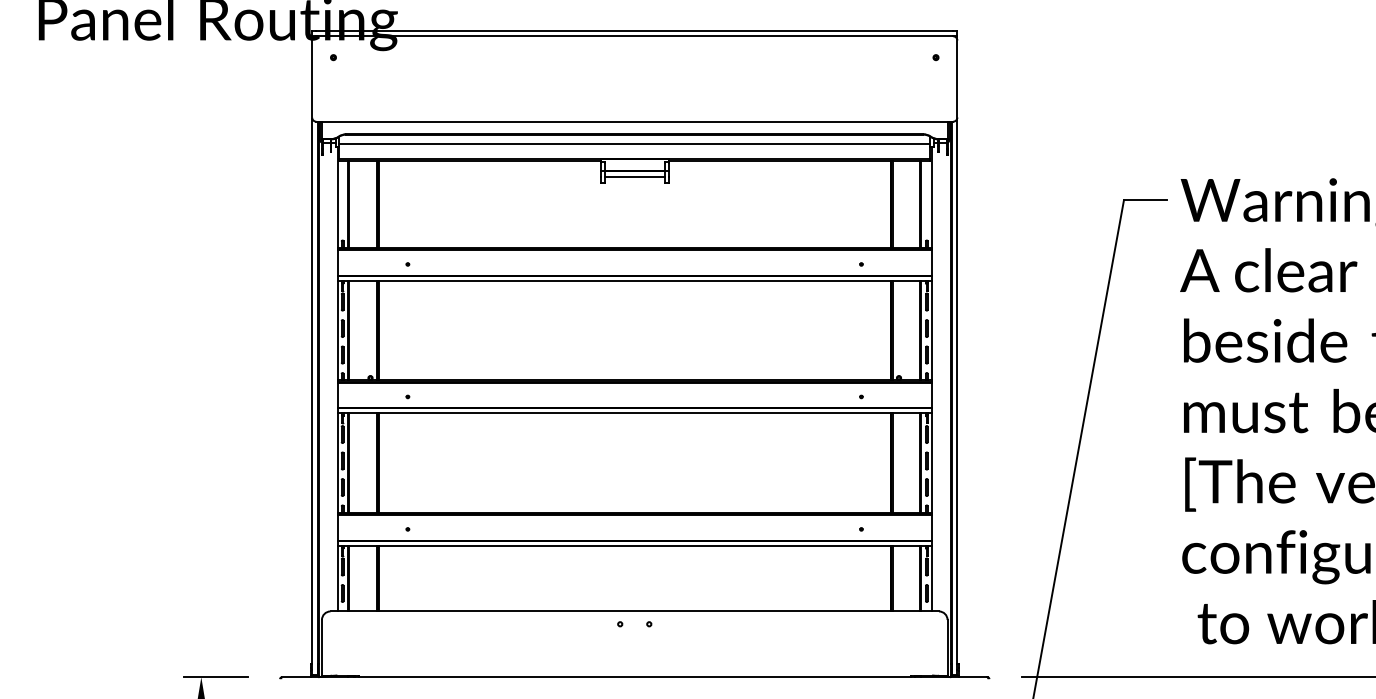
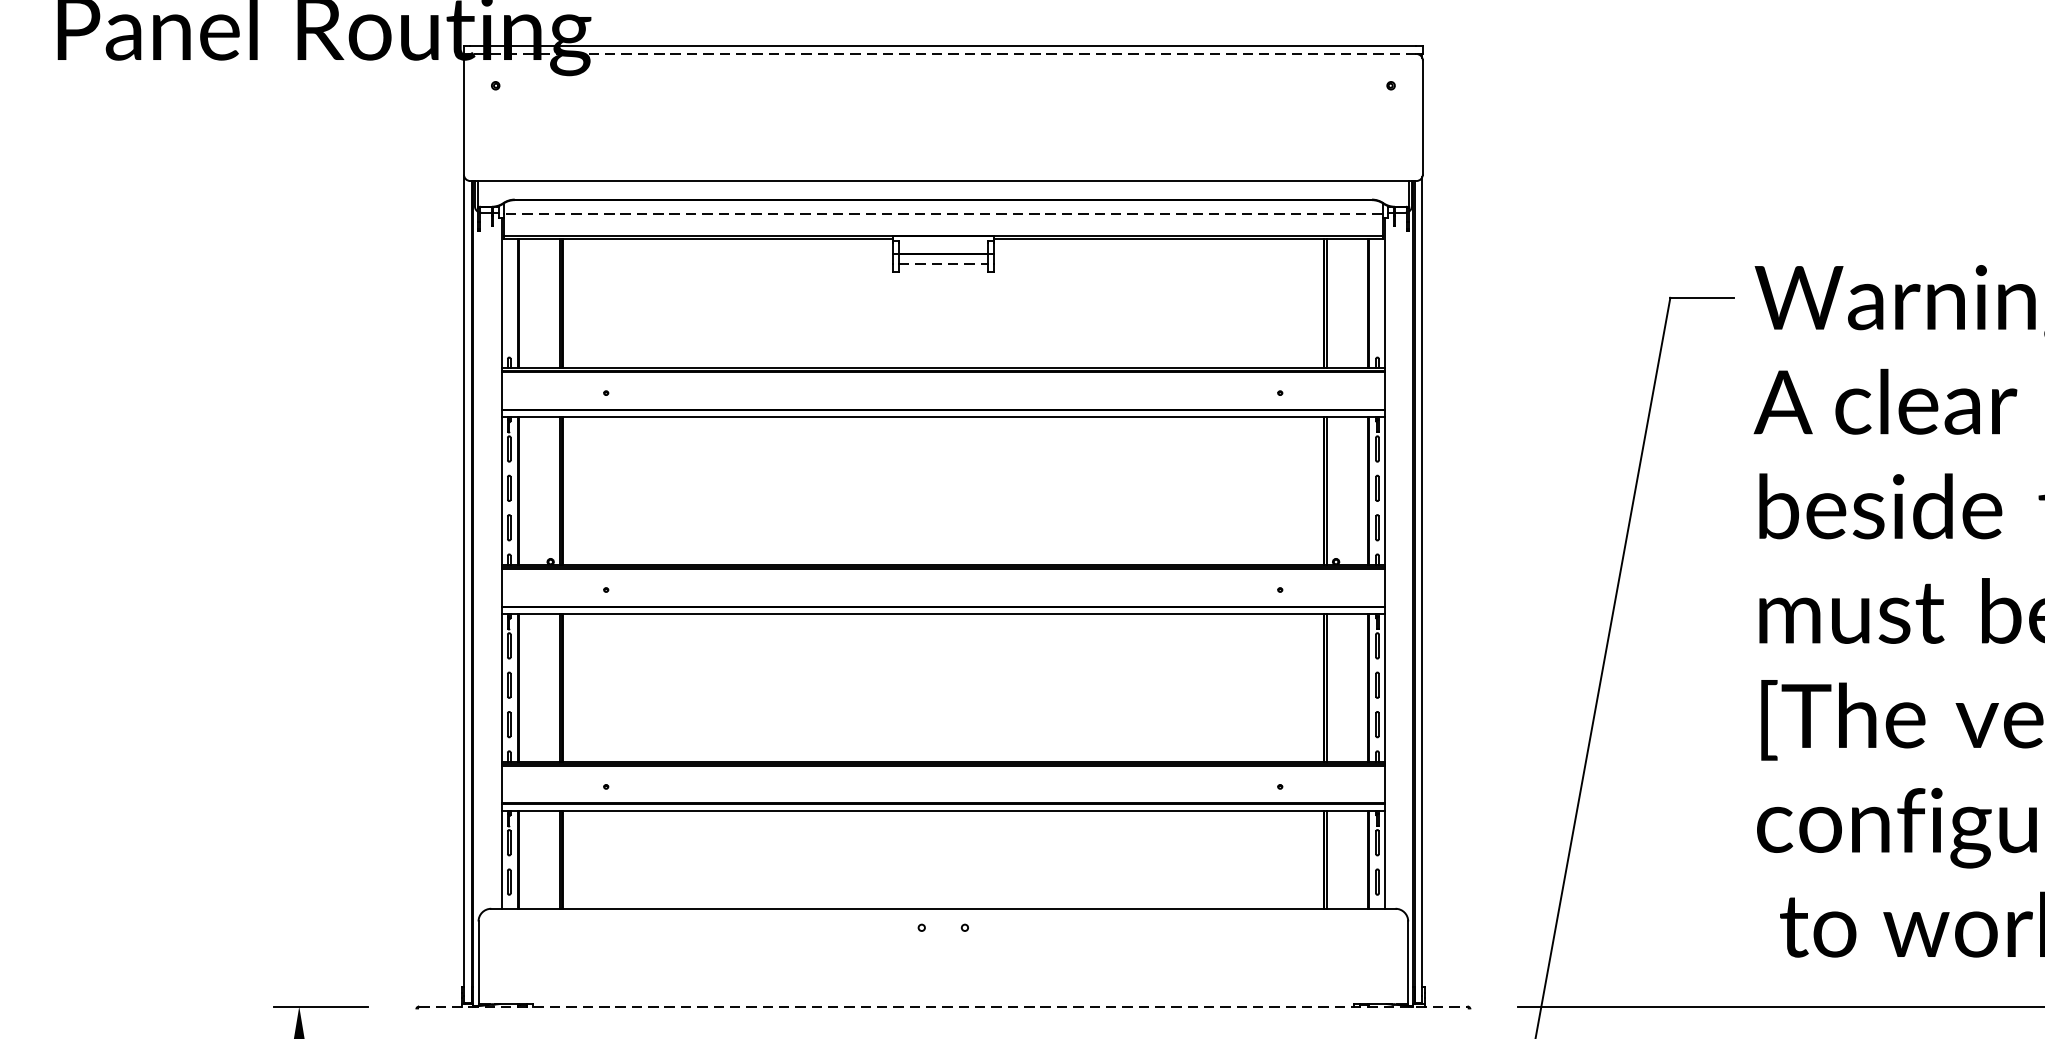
line: (634, 36) -> (942, 54), solid -> dashed
line: (634, 144) -> (942, 214), solid -> dashed
line: (634, 177) -> (942, 263), solid -> dashed
line: (634, 677) -> (942, 1006), solid -> dashed

